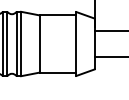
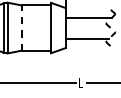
line: (40, 44) -> (22, 28), solid -> dashed

